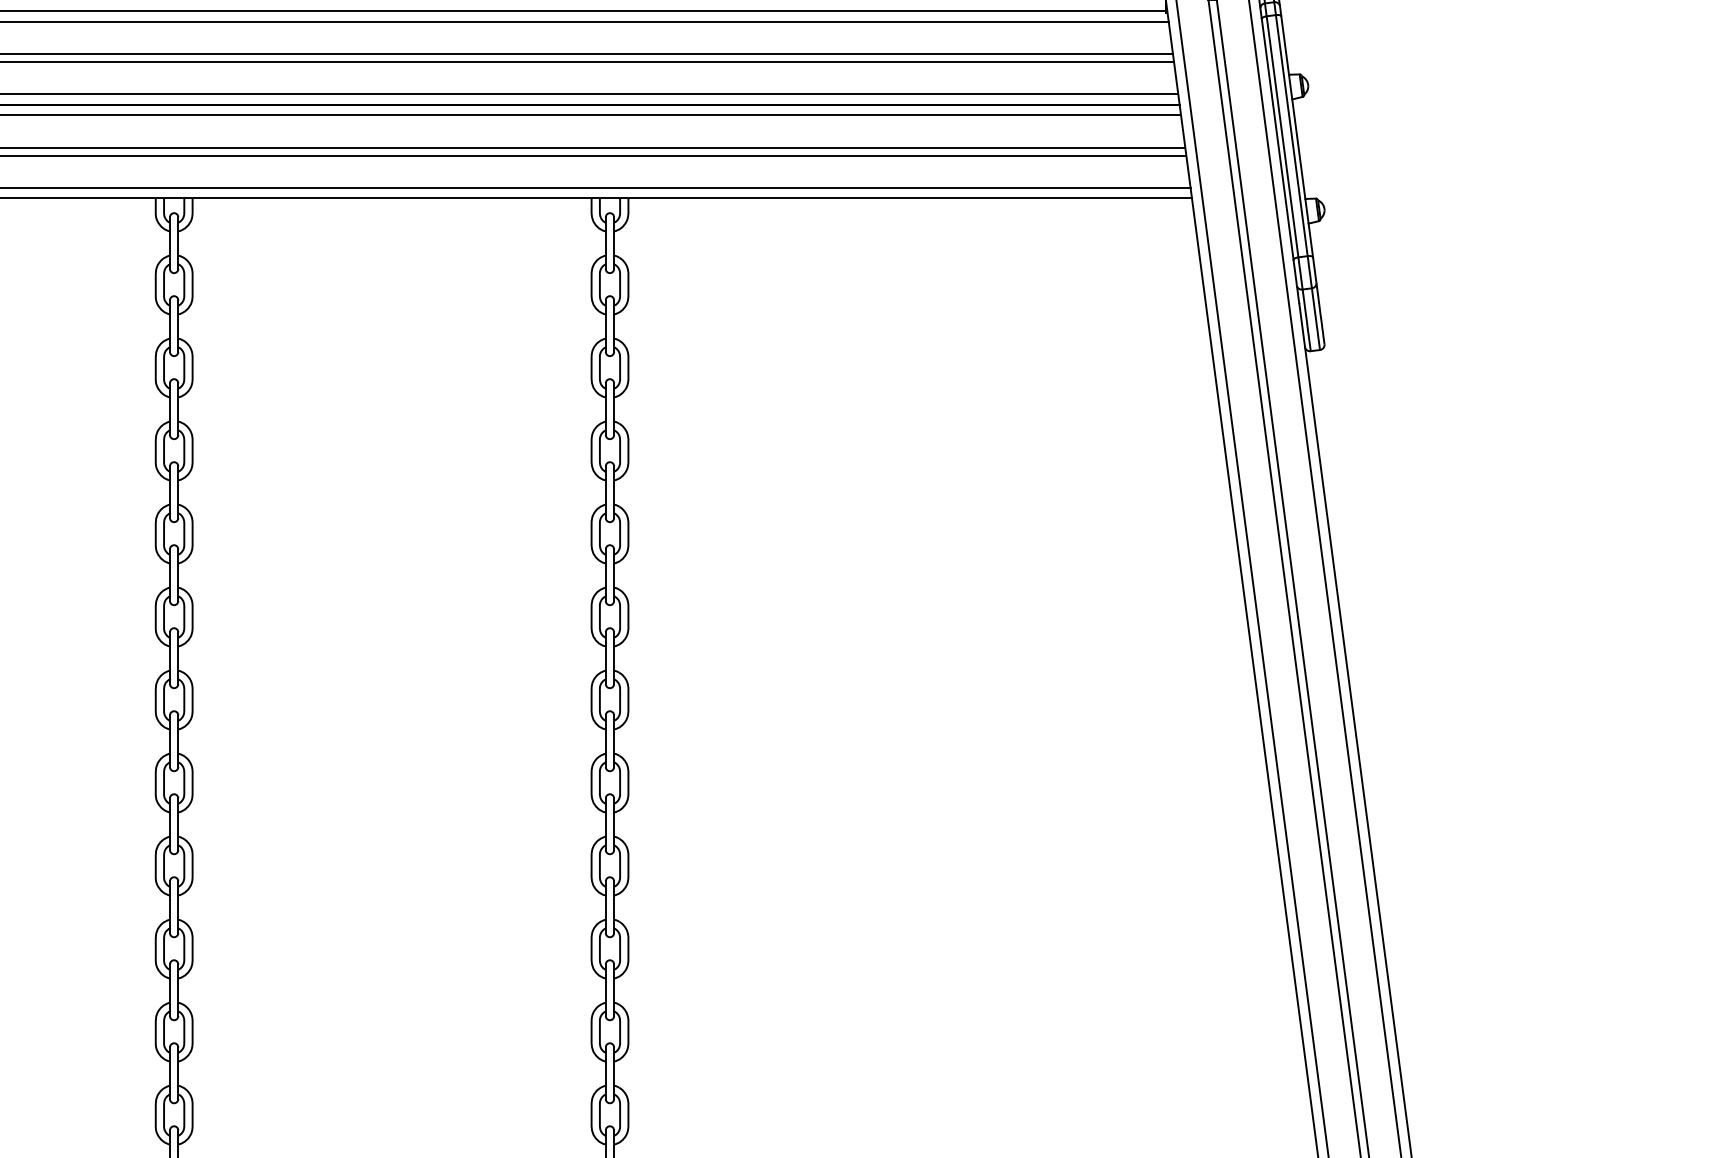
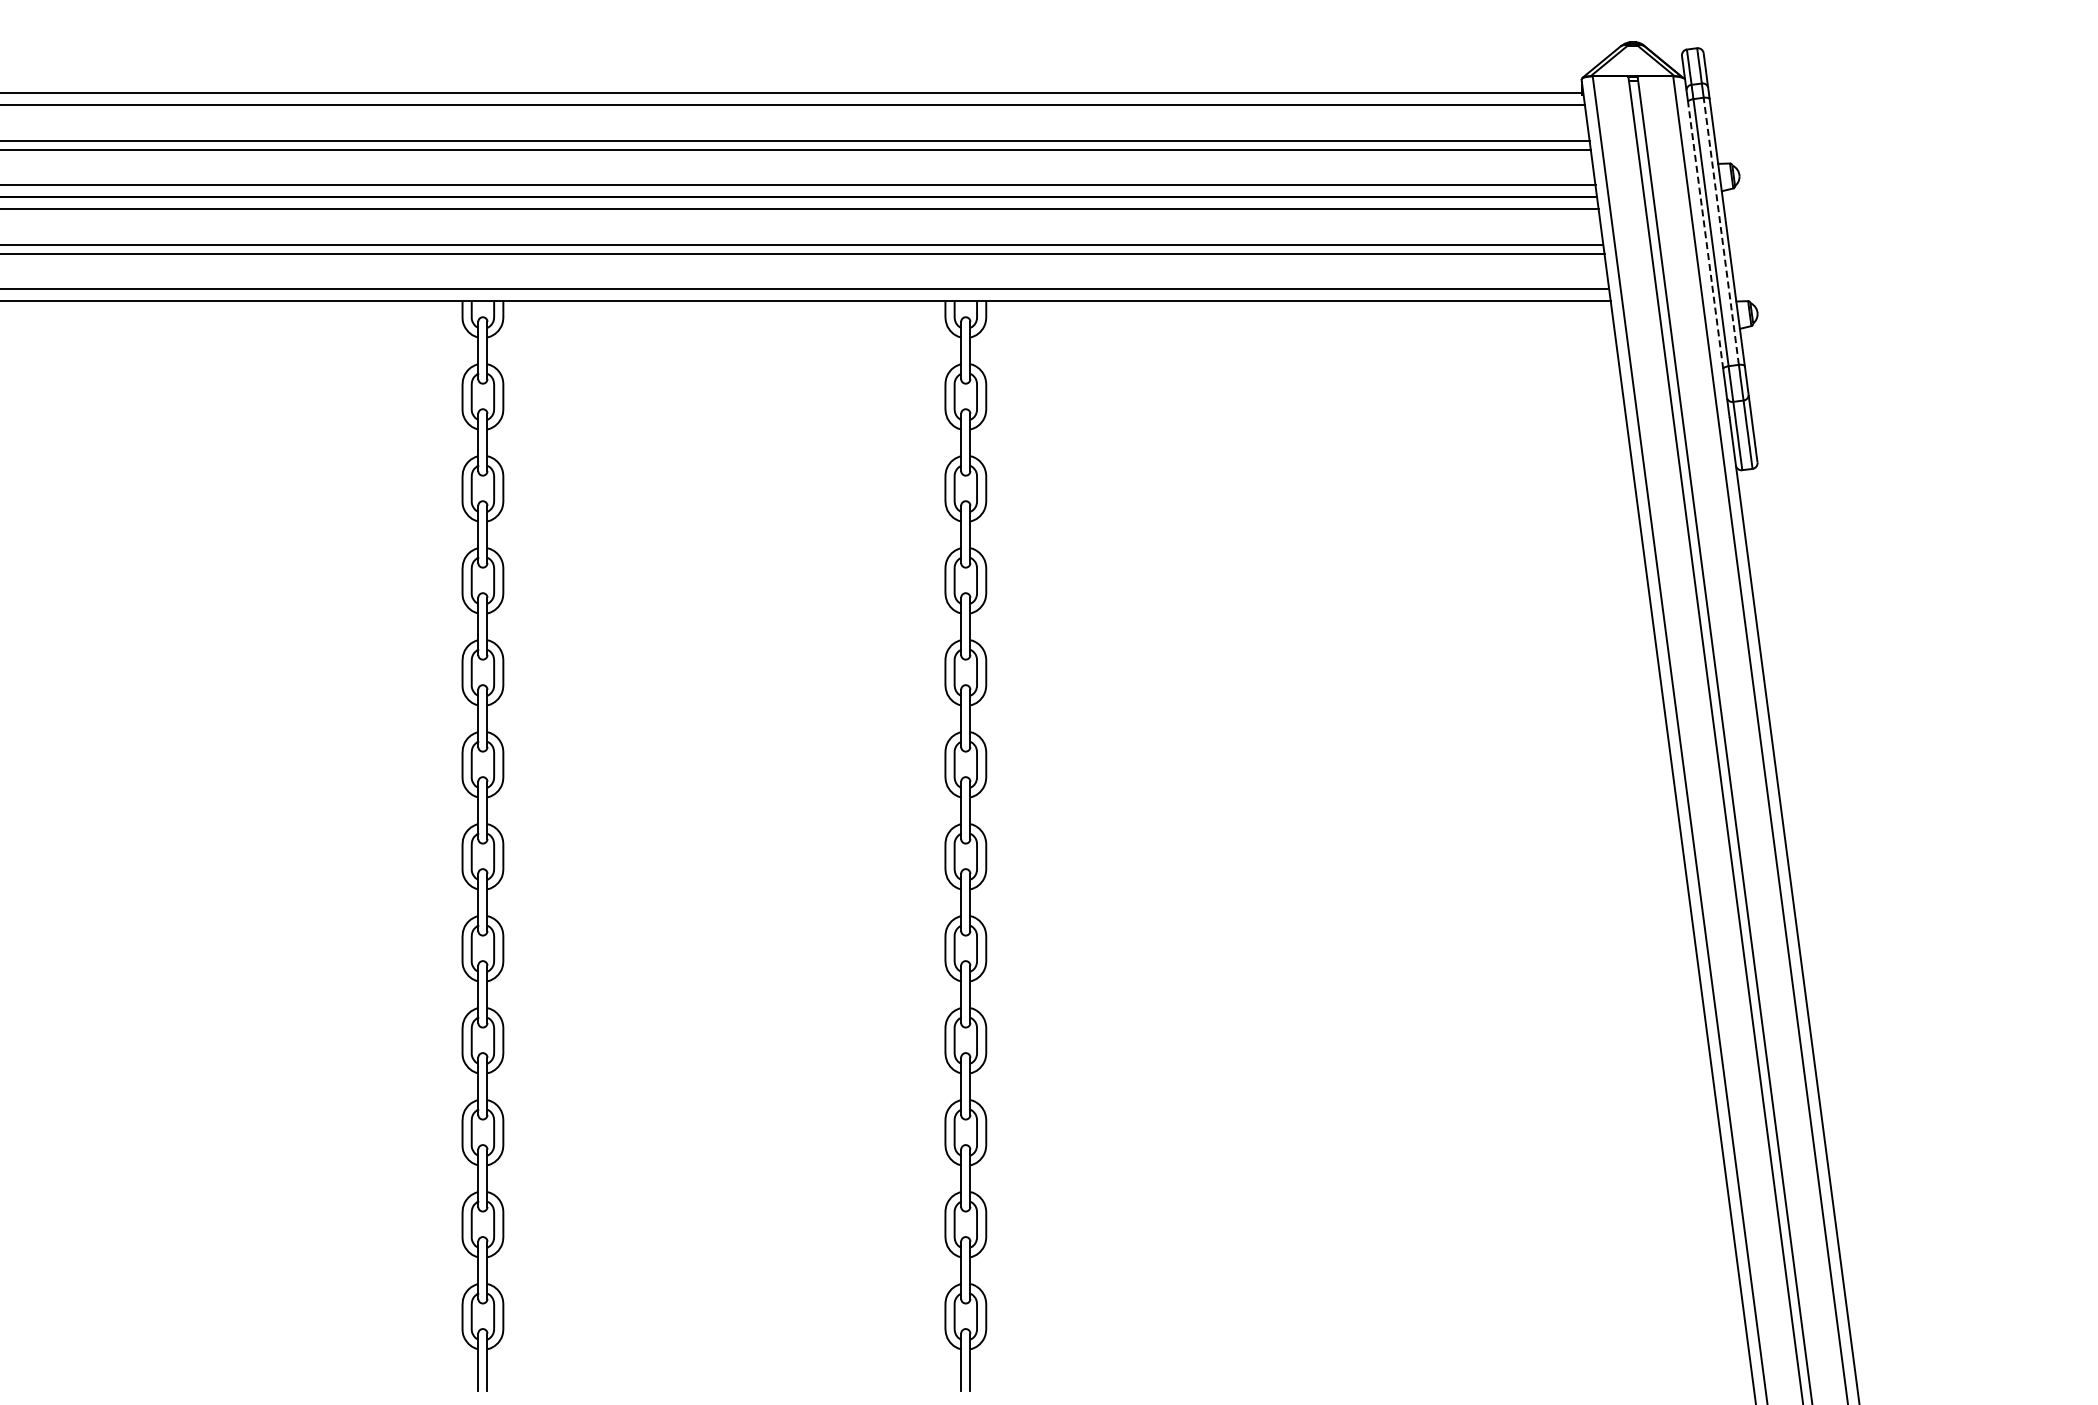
line: (1291, 135) -> (1721, 231), solid -> dashed
line: (1277, 139) -> (1705, 235), solid -> dashed

